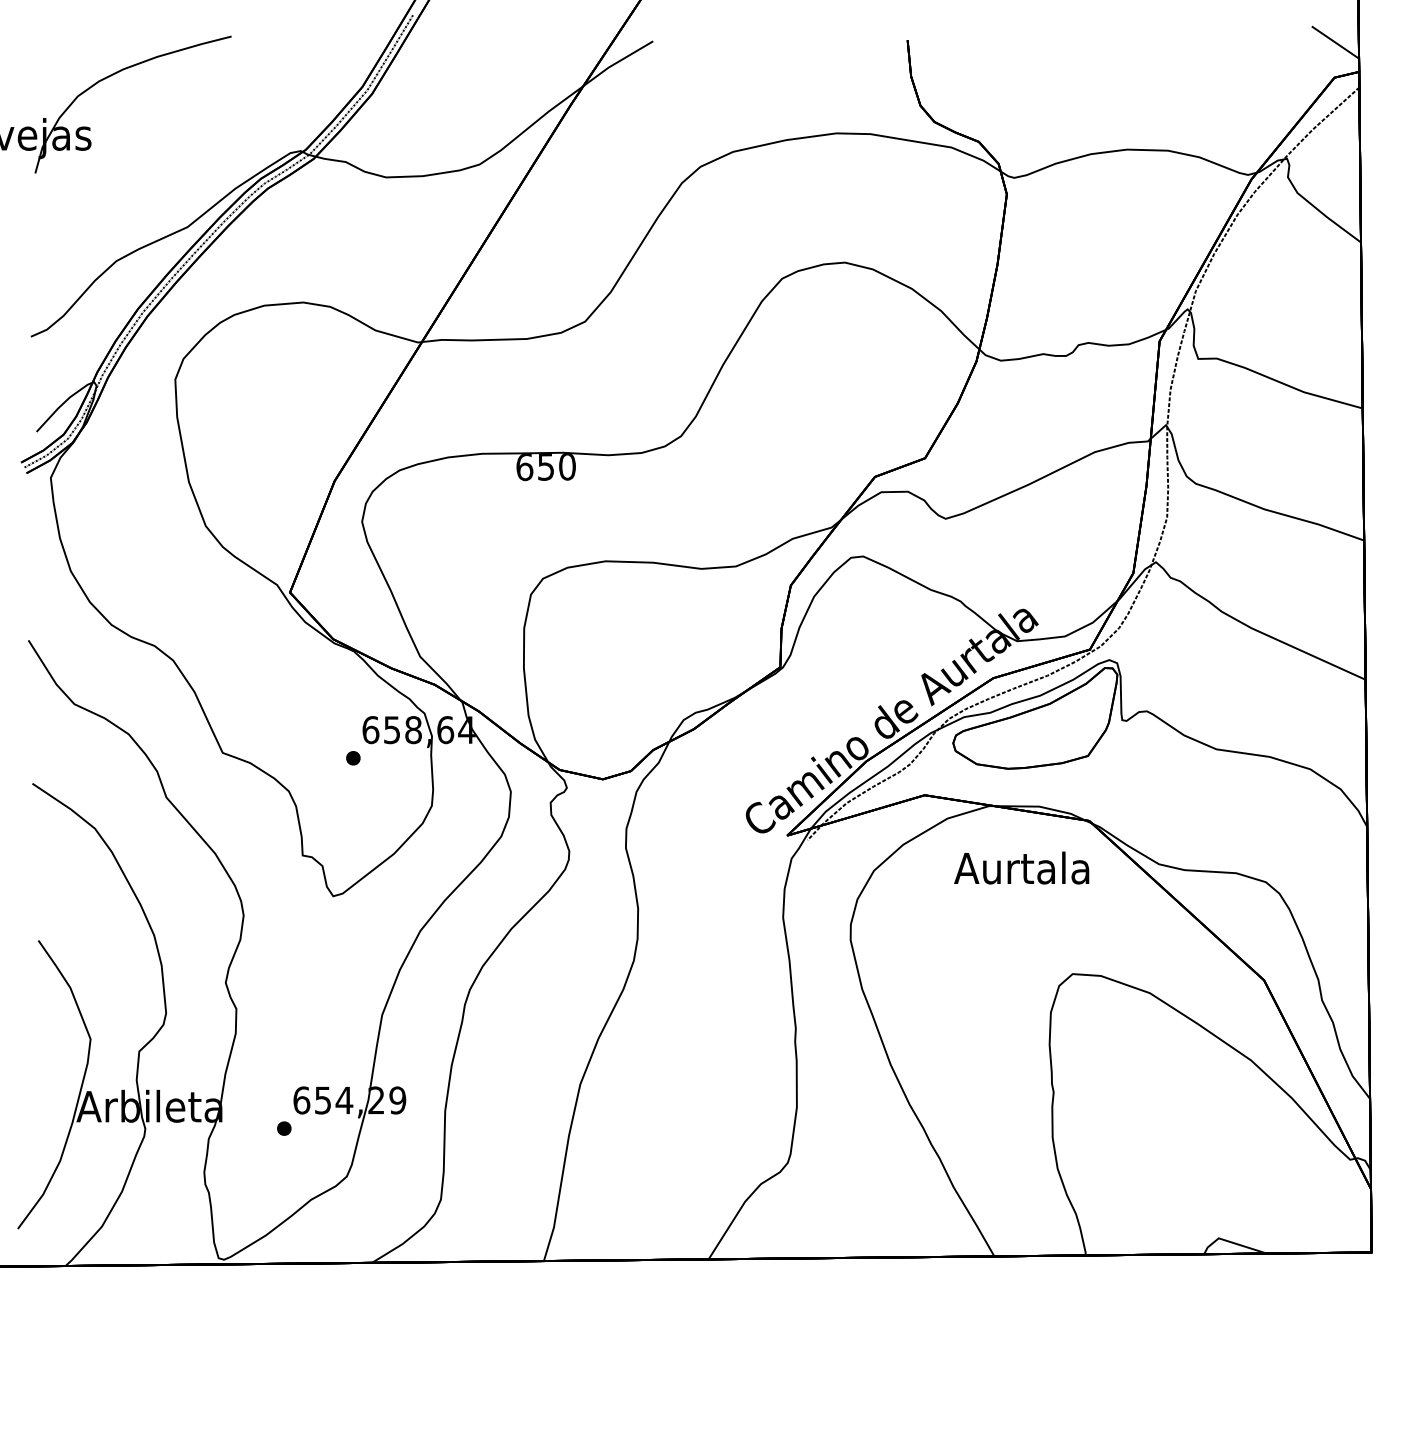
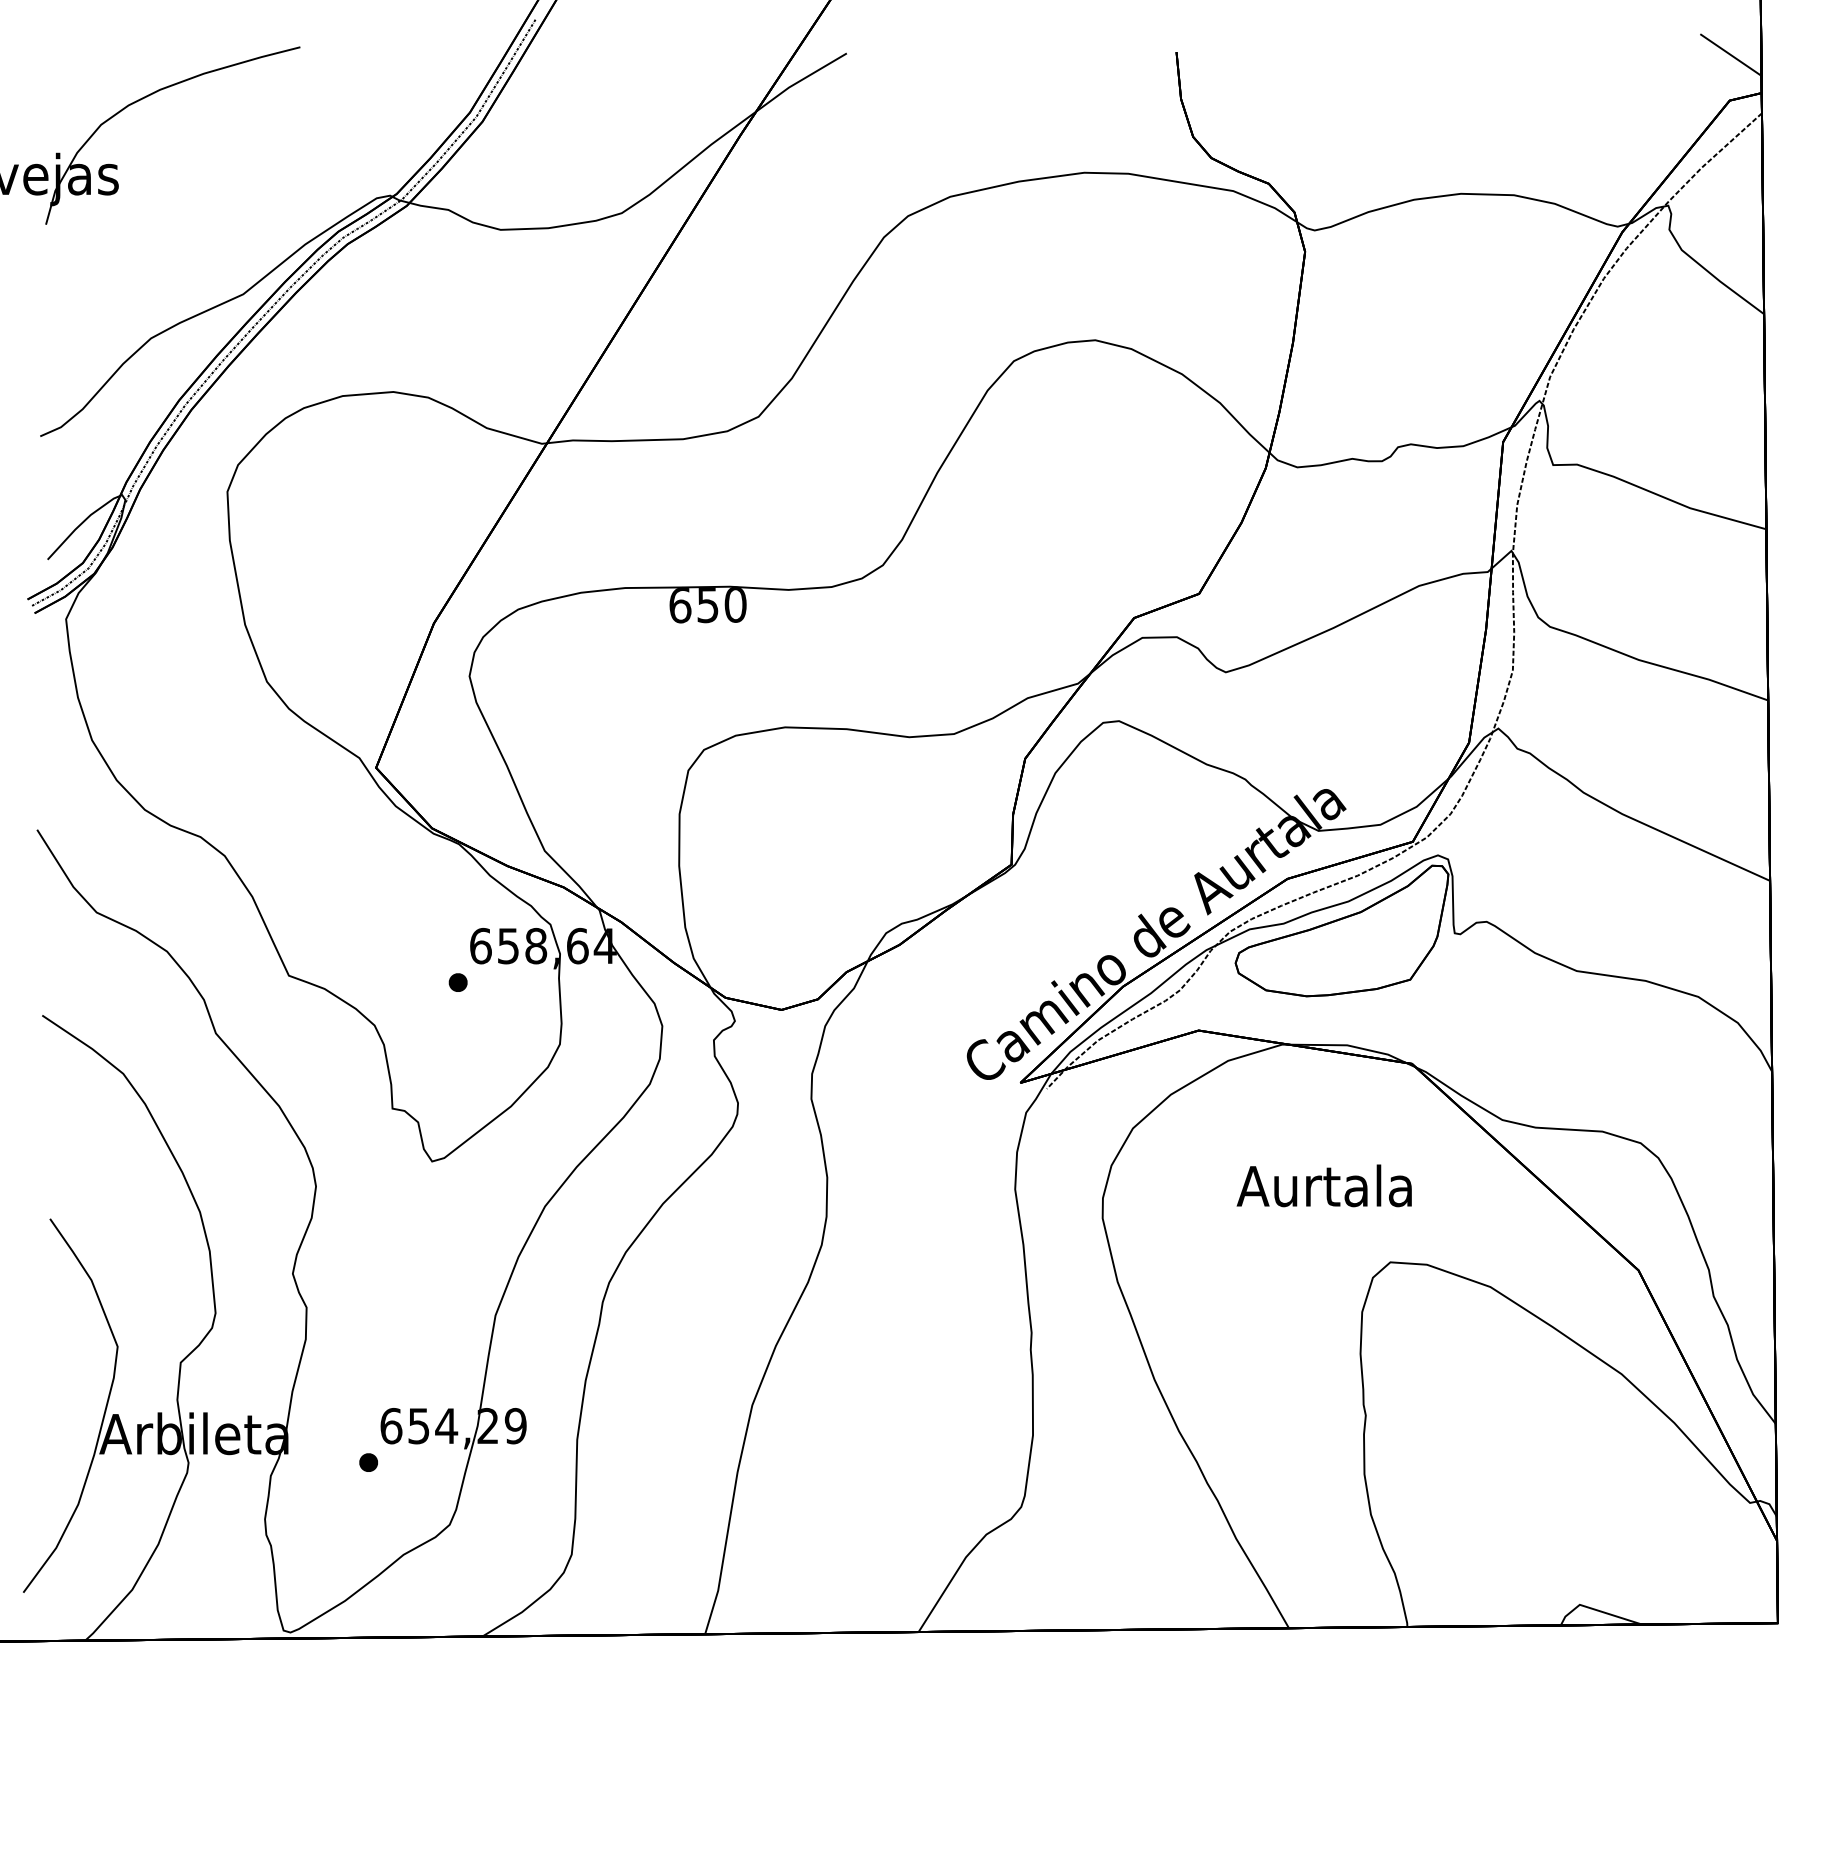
text: (1021, 867) -> (1324, 1185), moved

